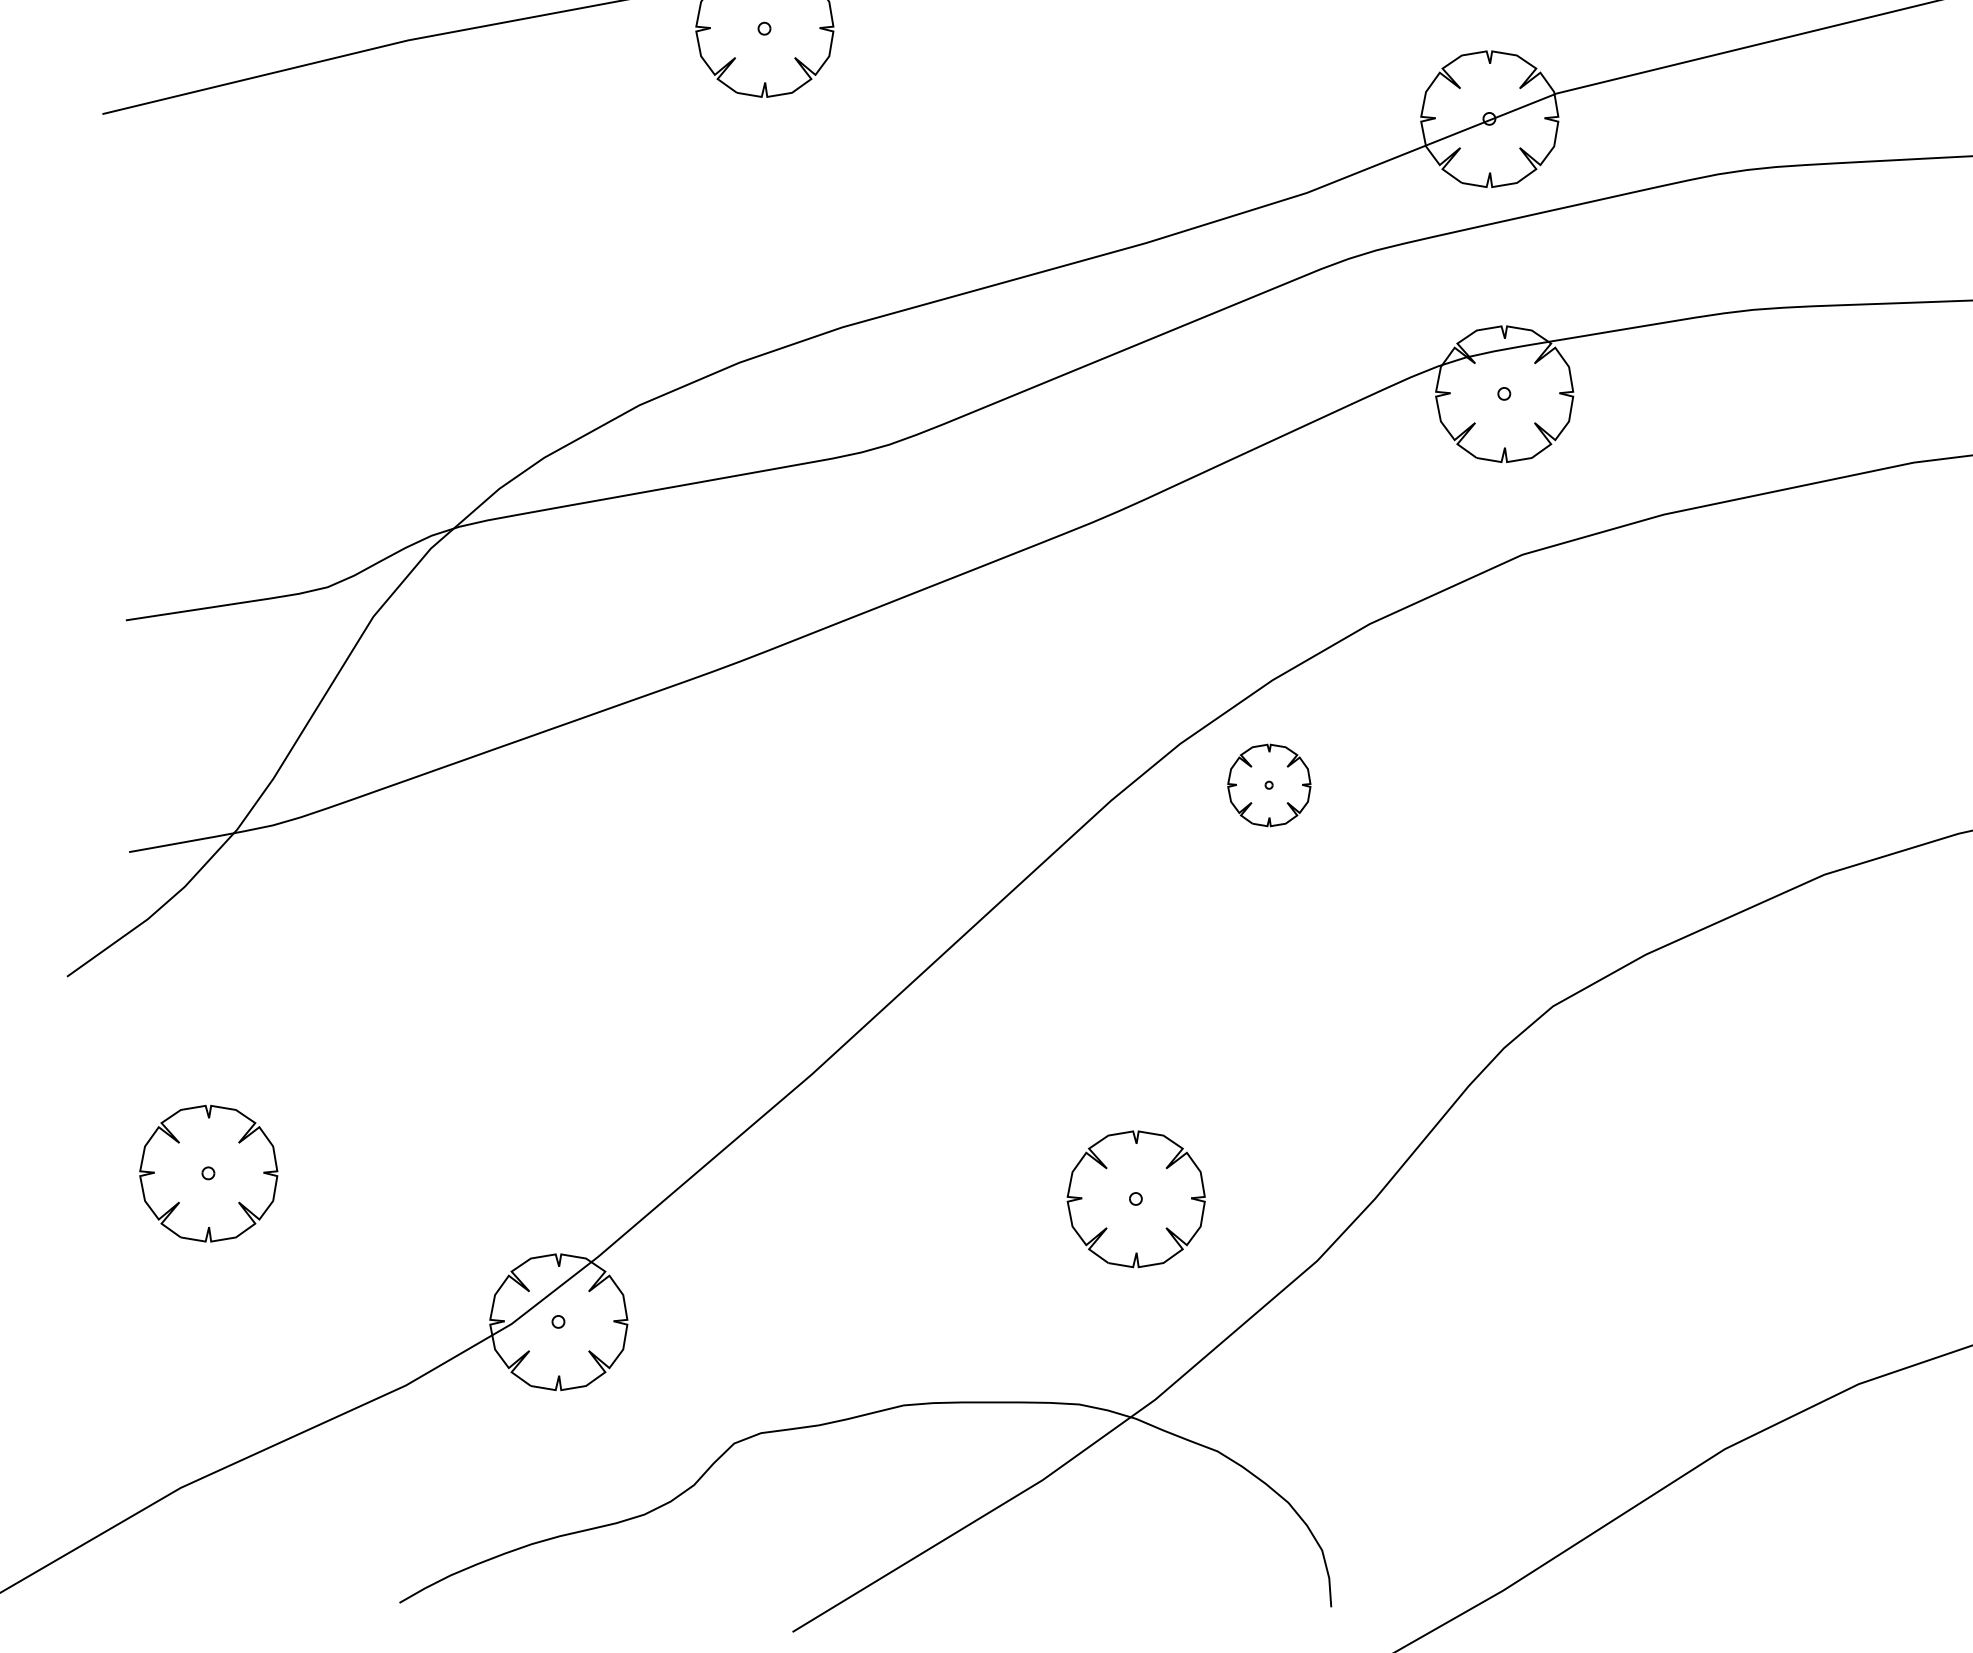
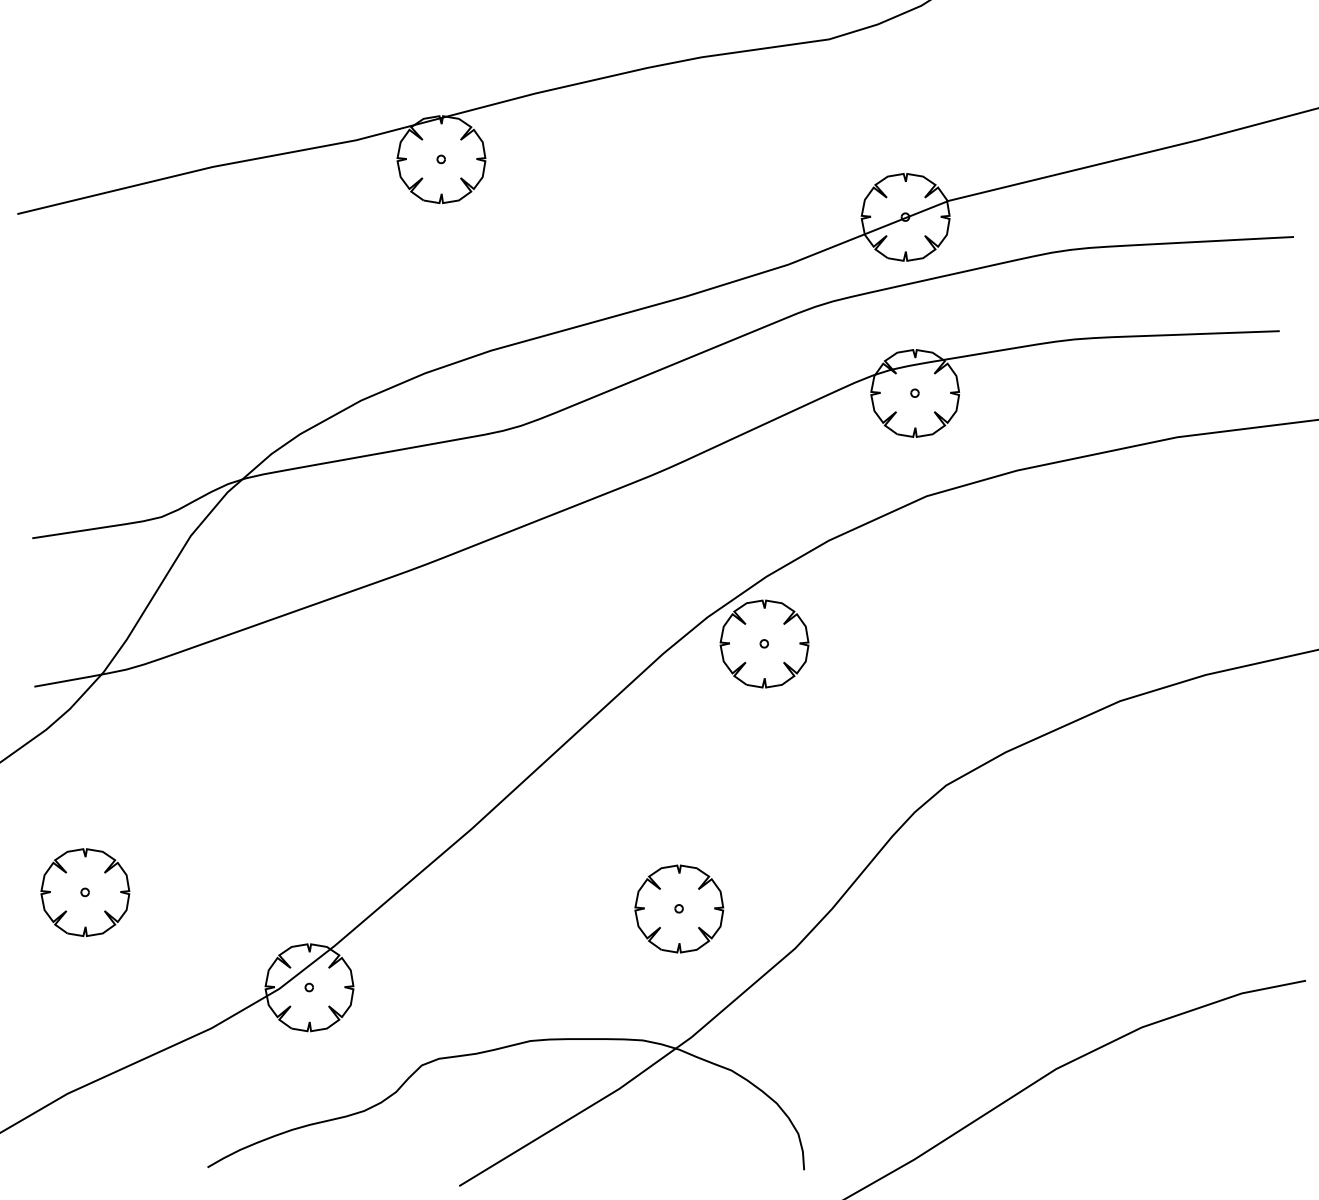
part: (1269, 784) -> (764, 643), size x1.67

